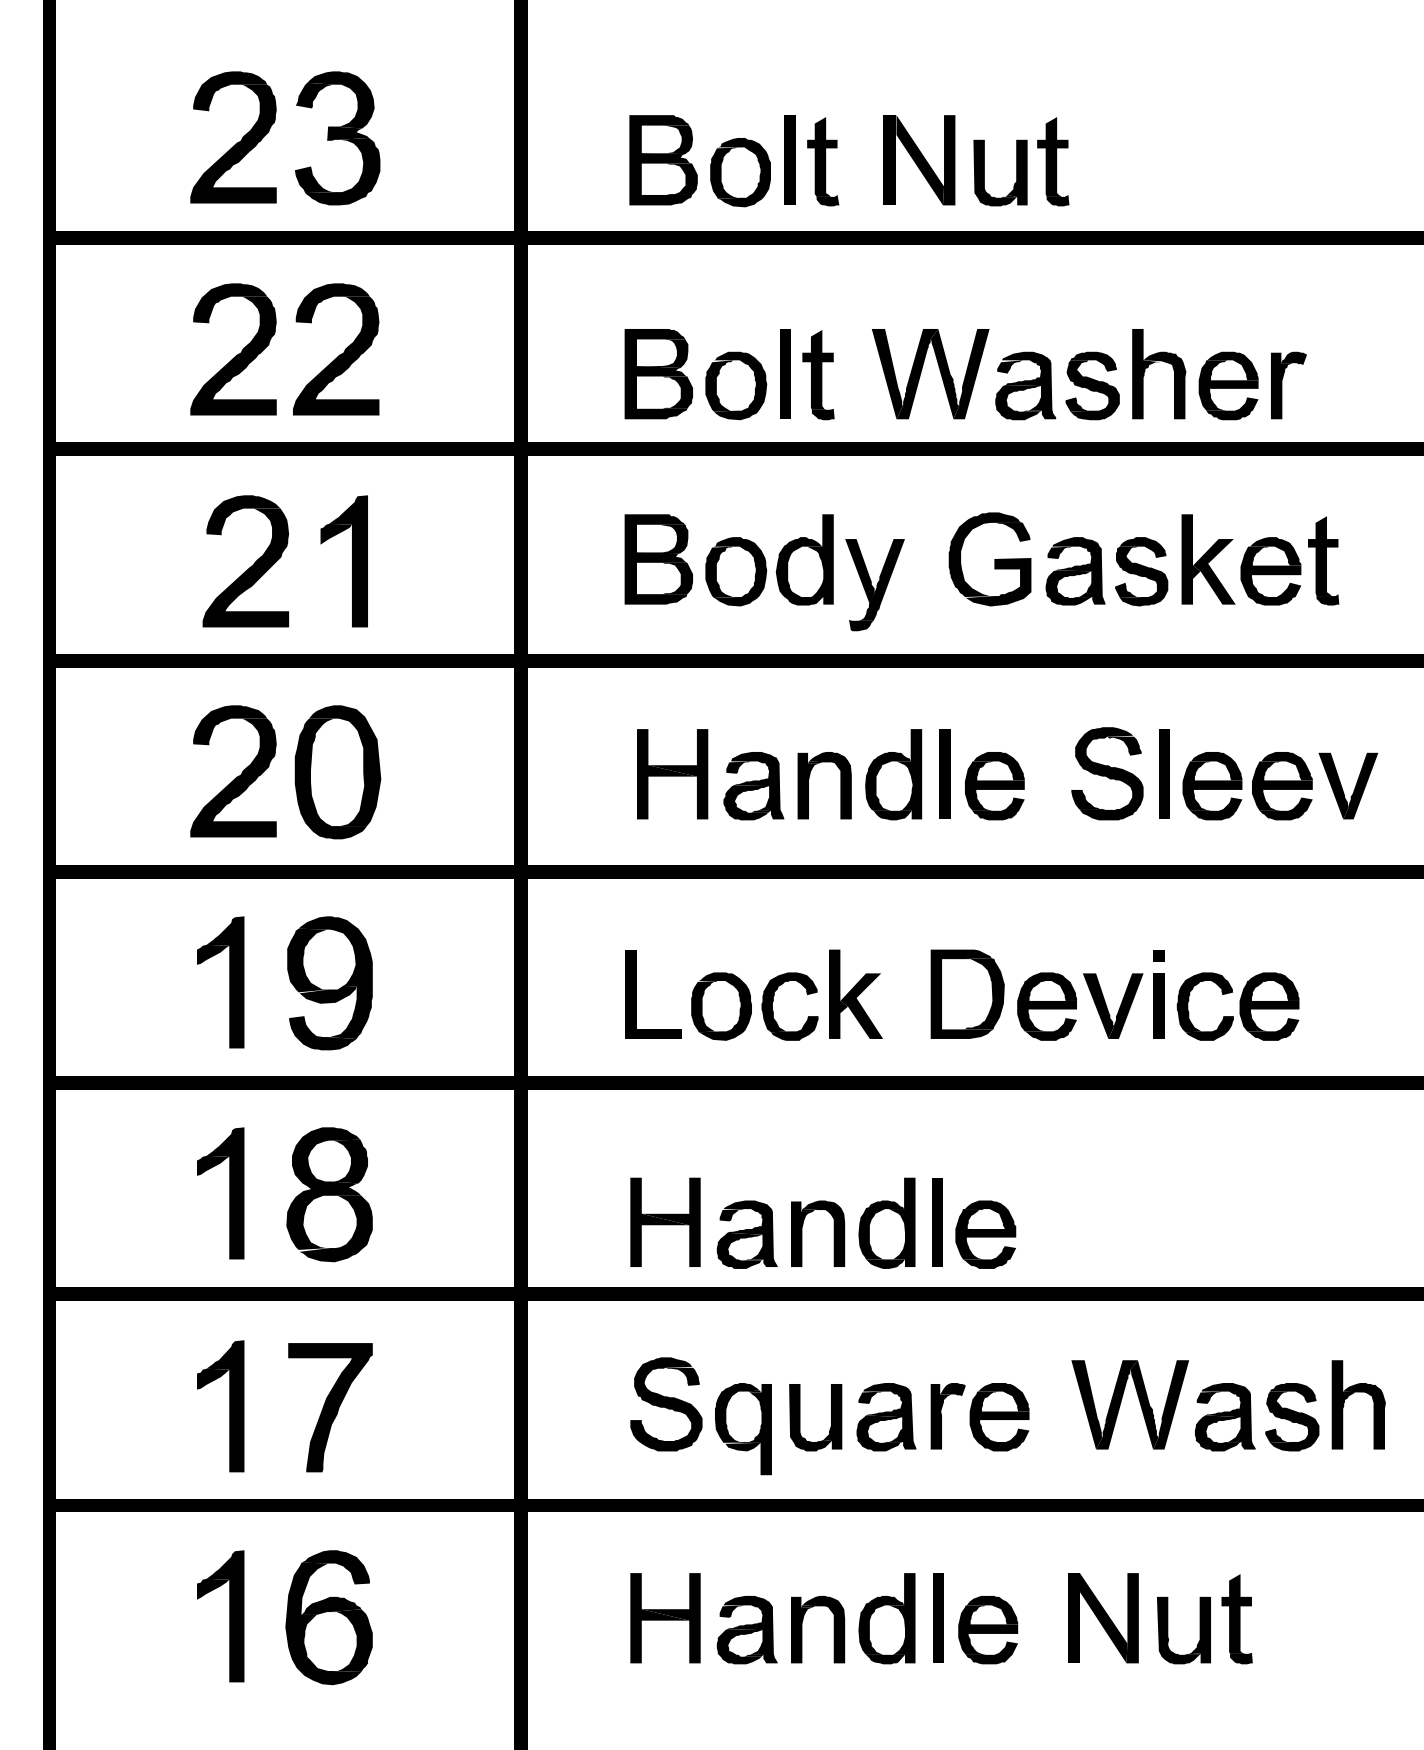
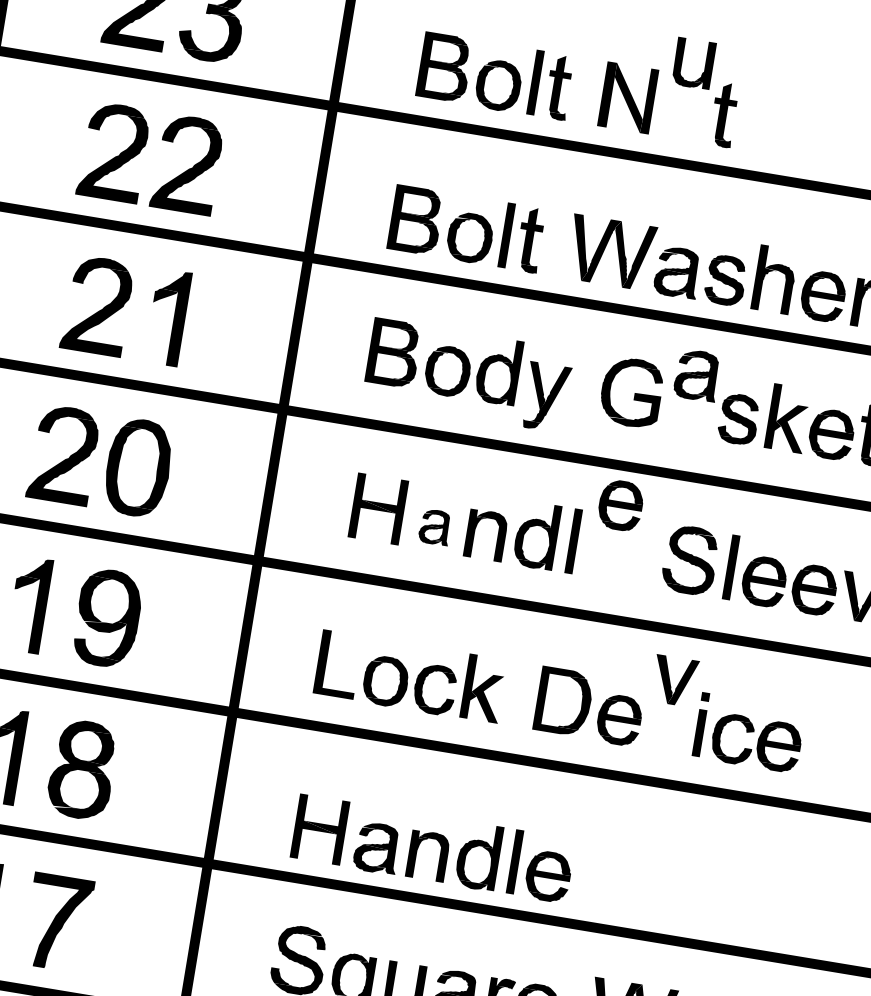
part: (984, 172) -> (682, 61), moved
part: (1075, 571) -> (697, 375), moved
part: (753, 786) -> (434, 527), size x0.7
part: (994, 786) -> (620, 505), moved
part: (1107, 1006) -> (670, 680), moved

